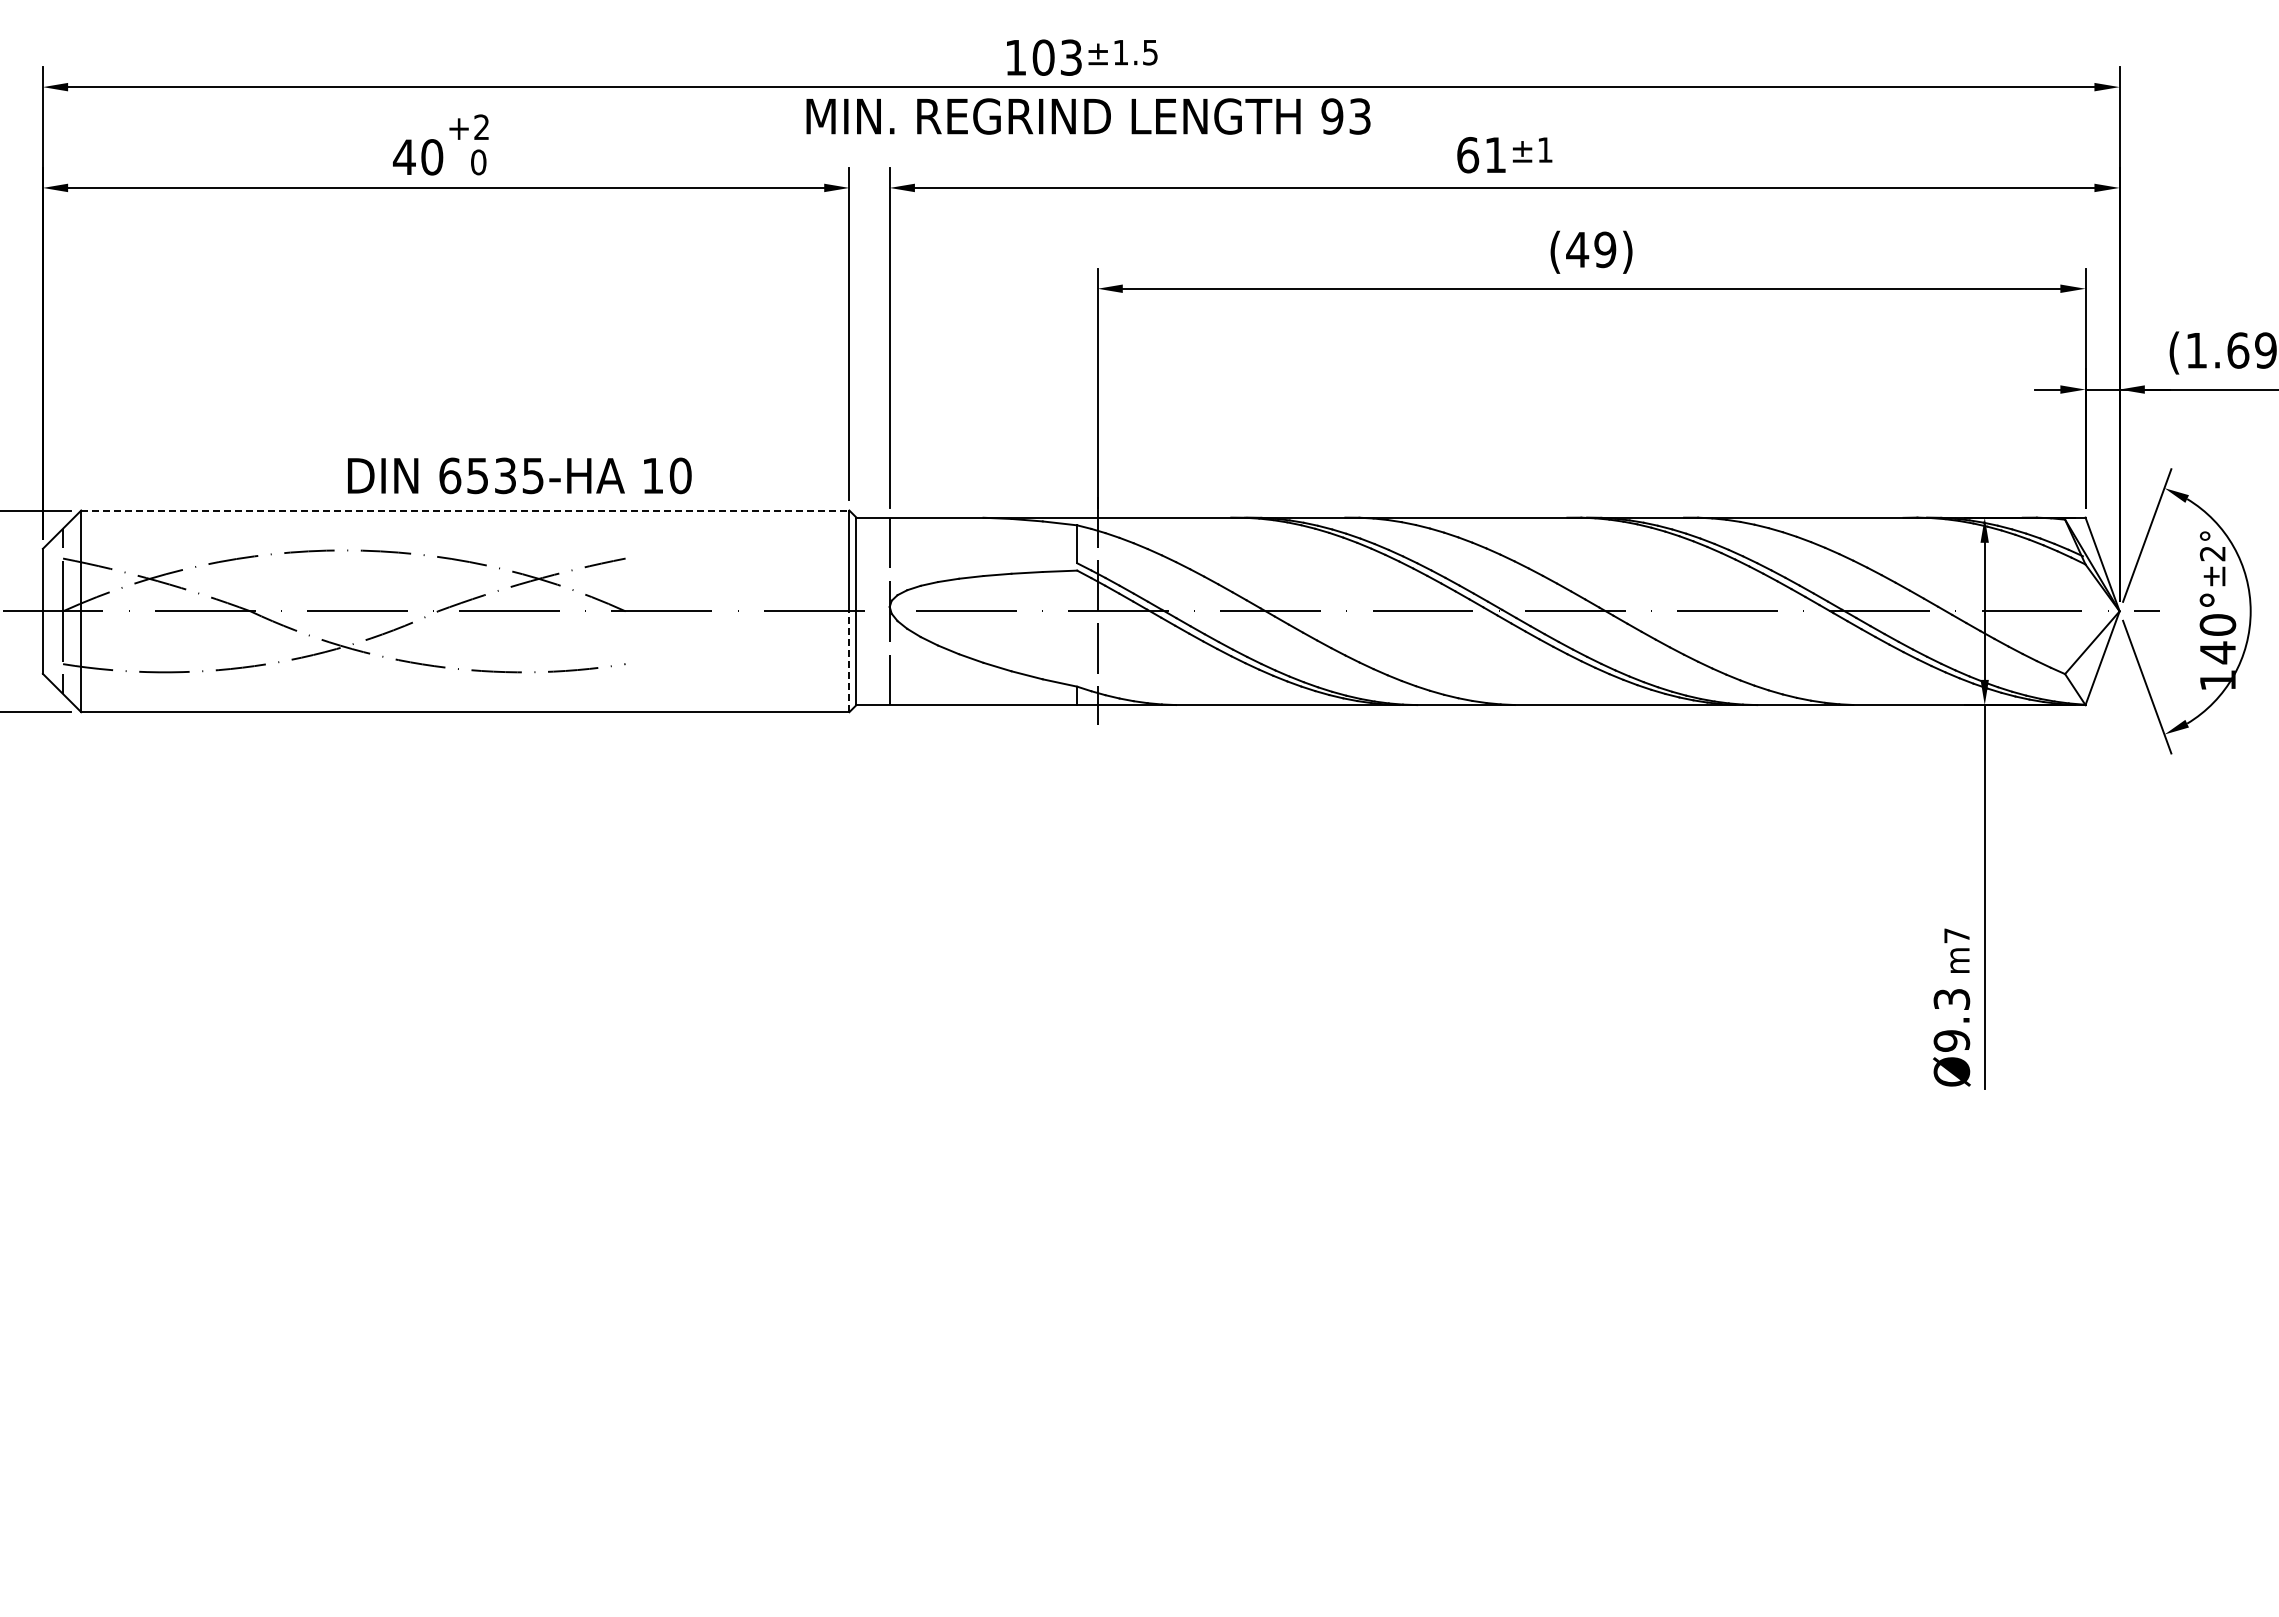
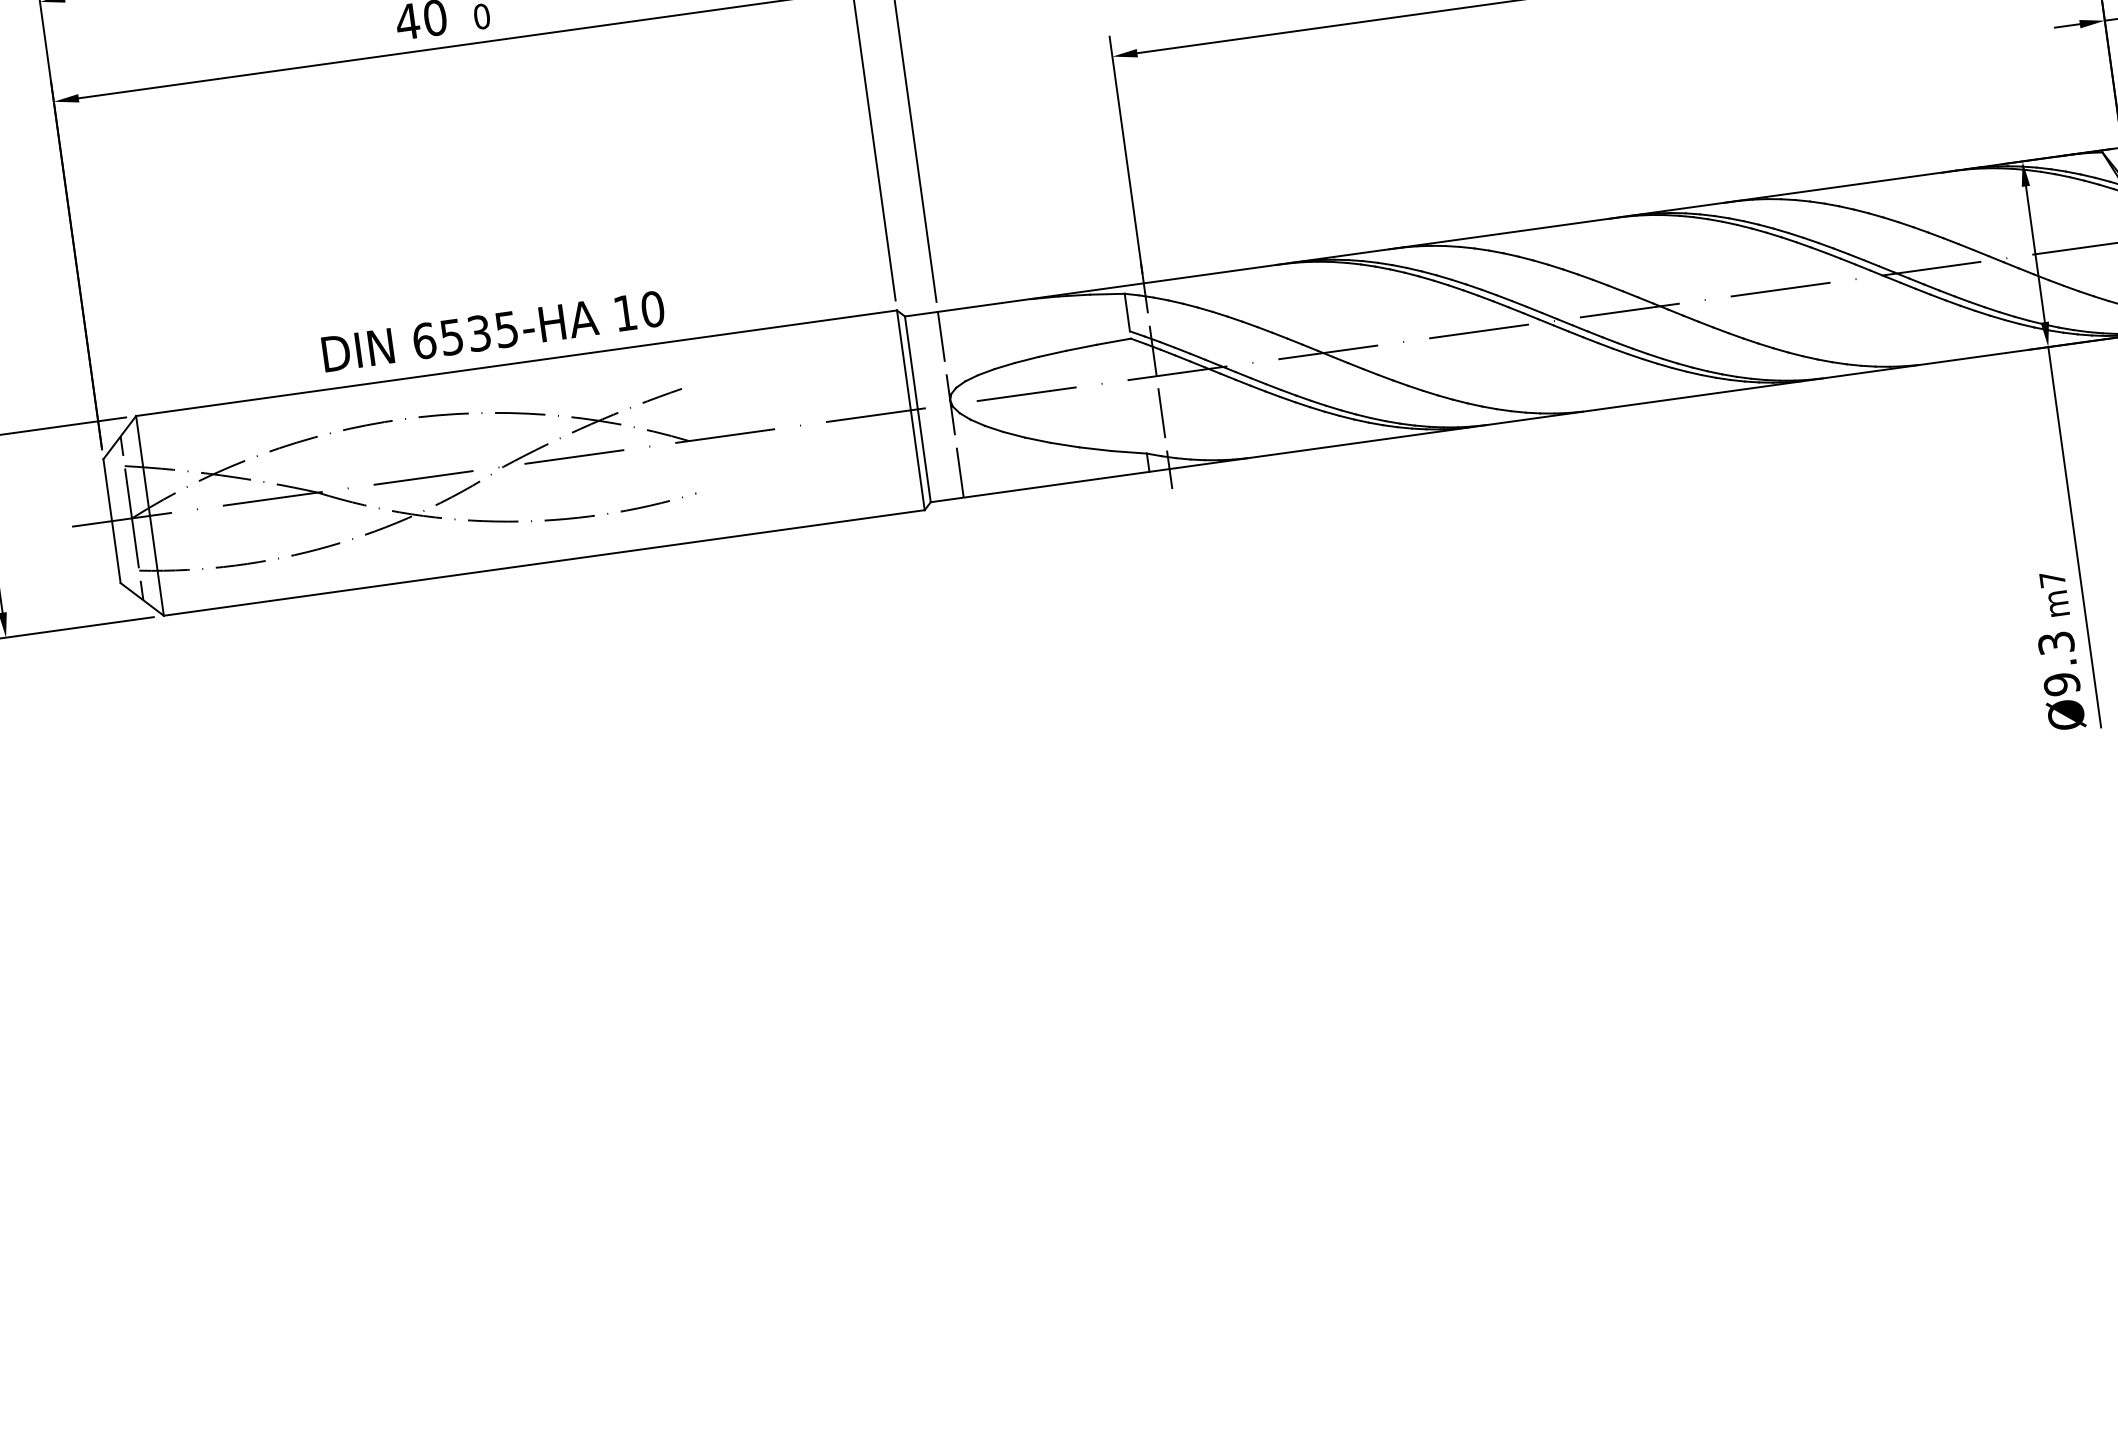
text: (519, 475) -> (493, 331), moved
line: (465, 510) -> (516, 363), dashed -> solid
line: (849, 661) -> (917, 459), dashed -> solid

